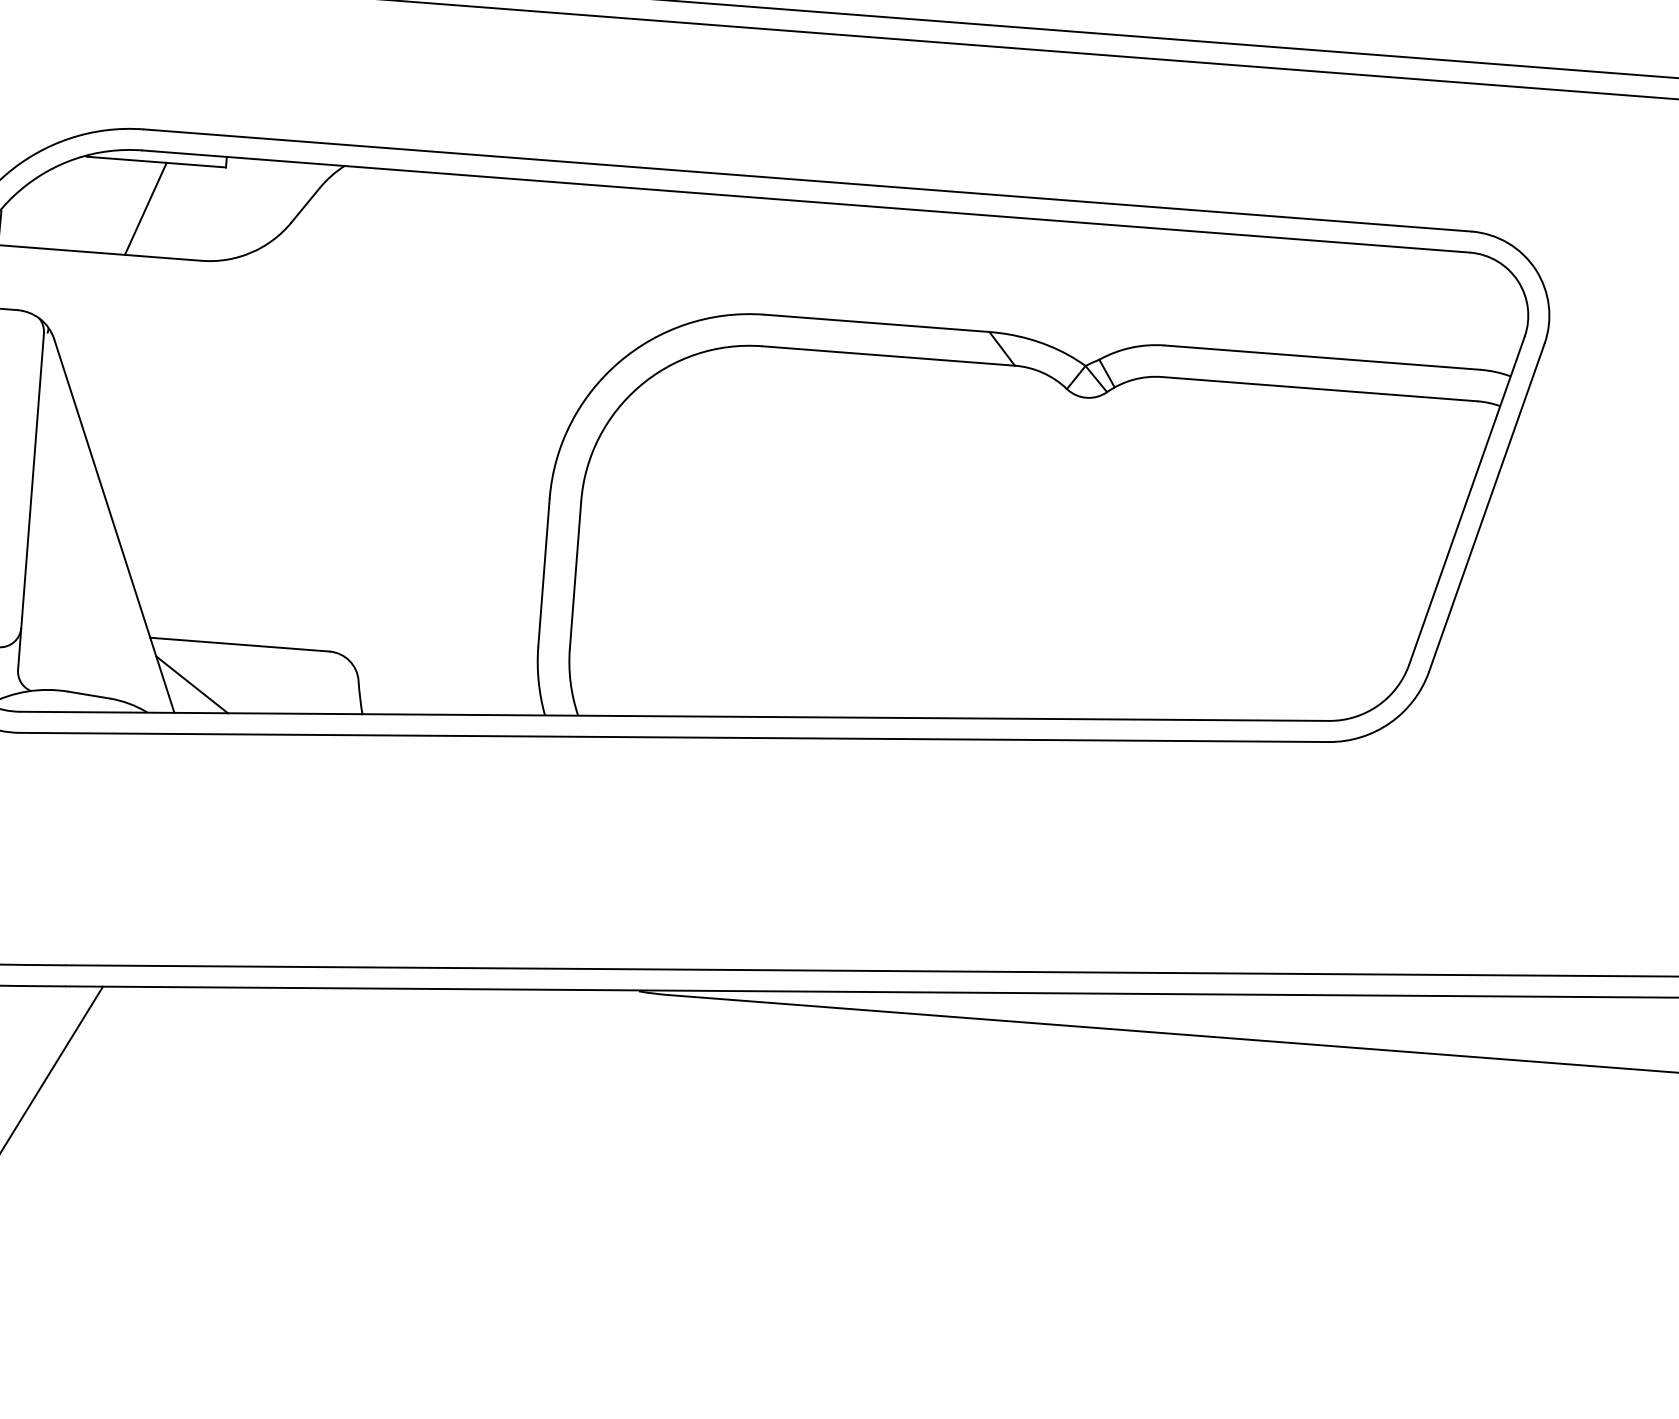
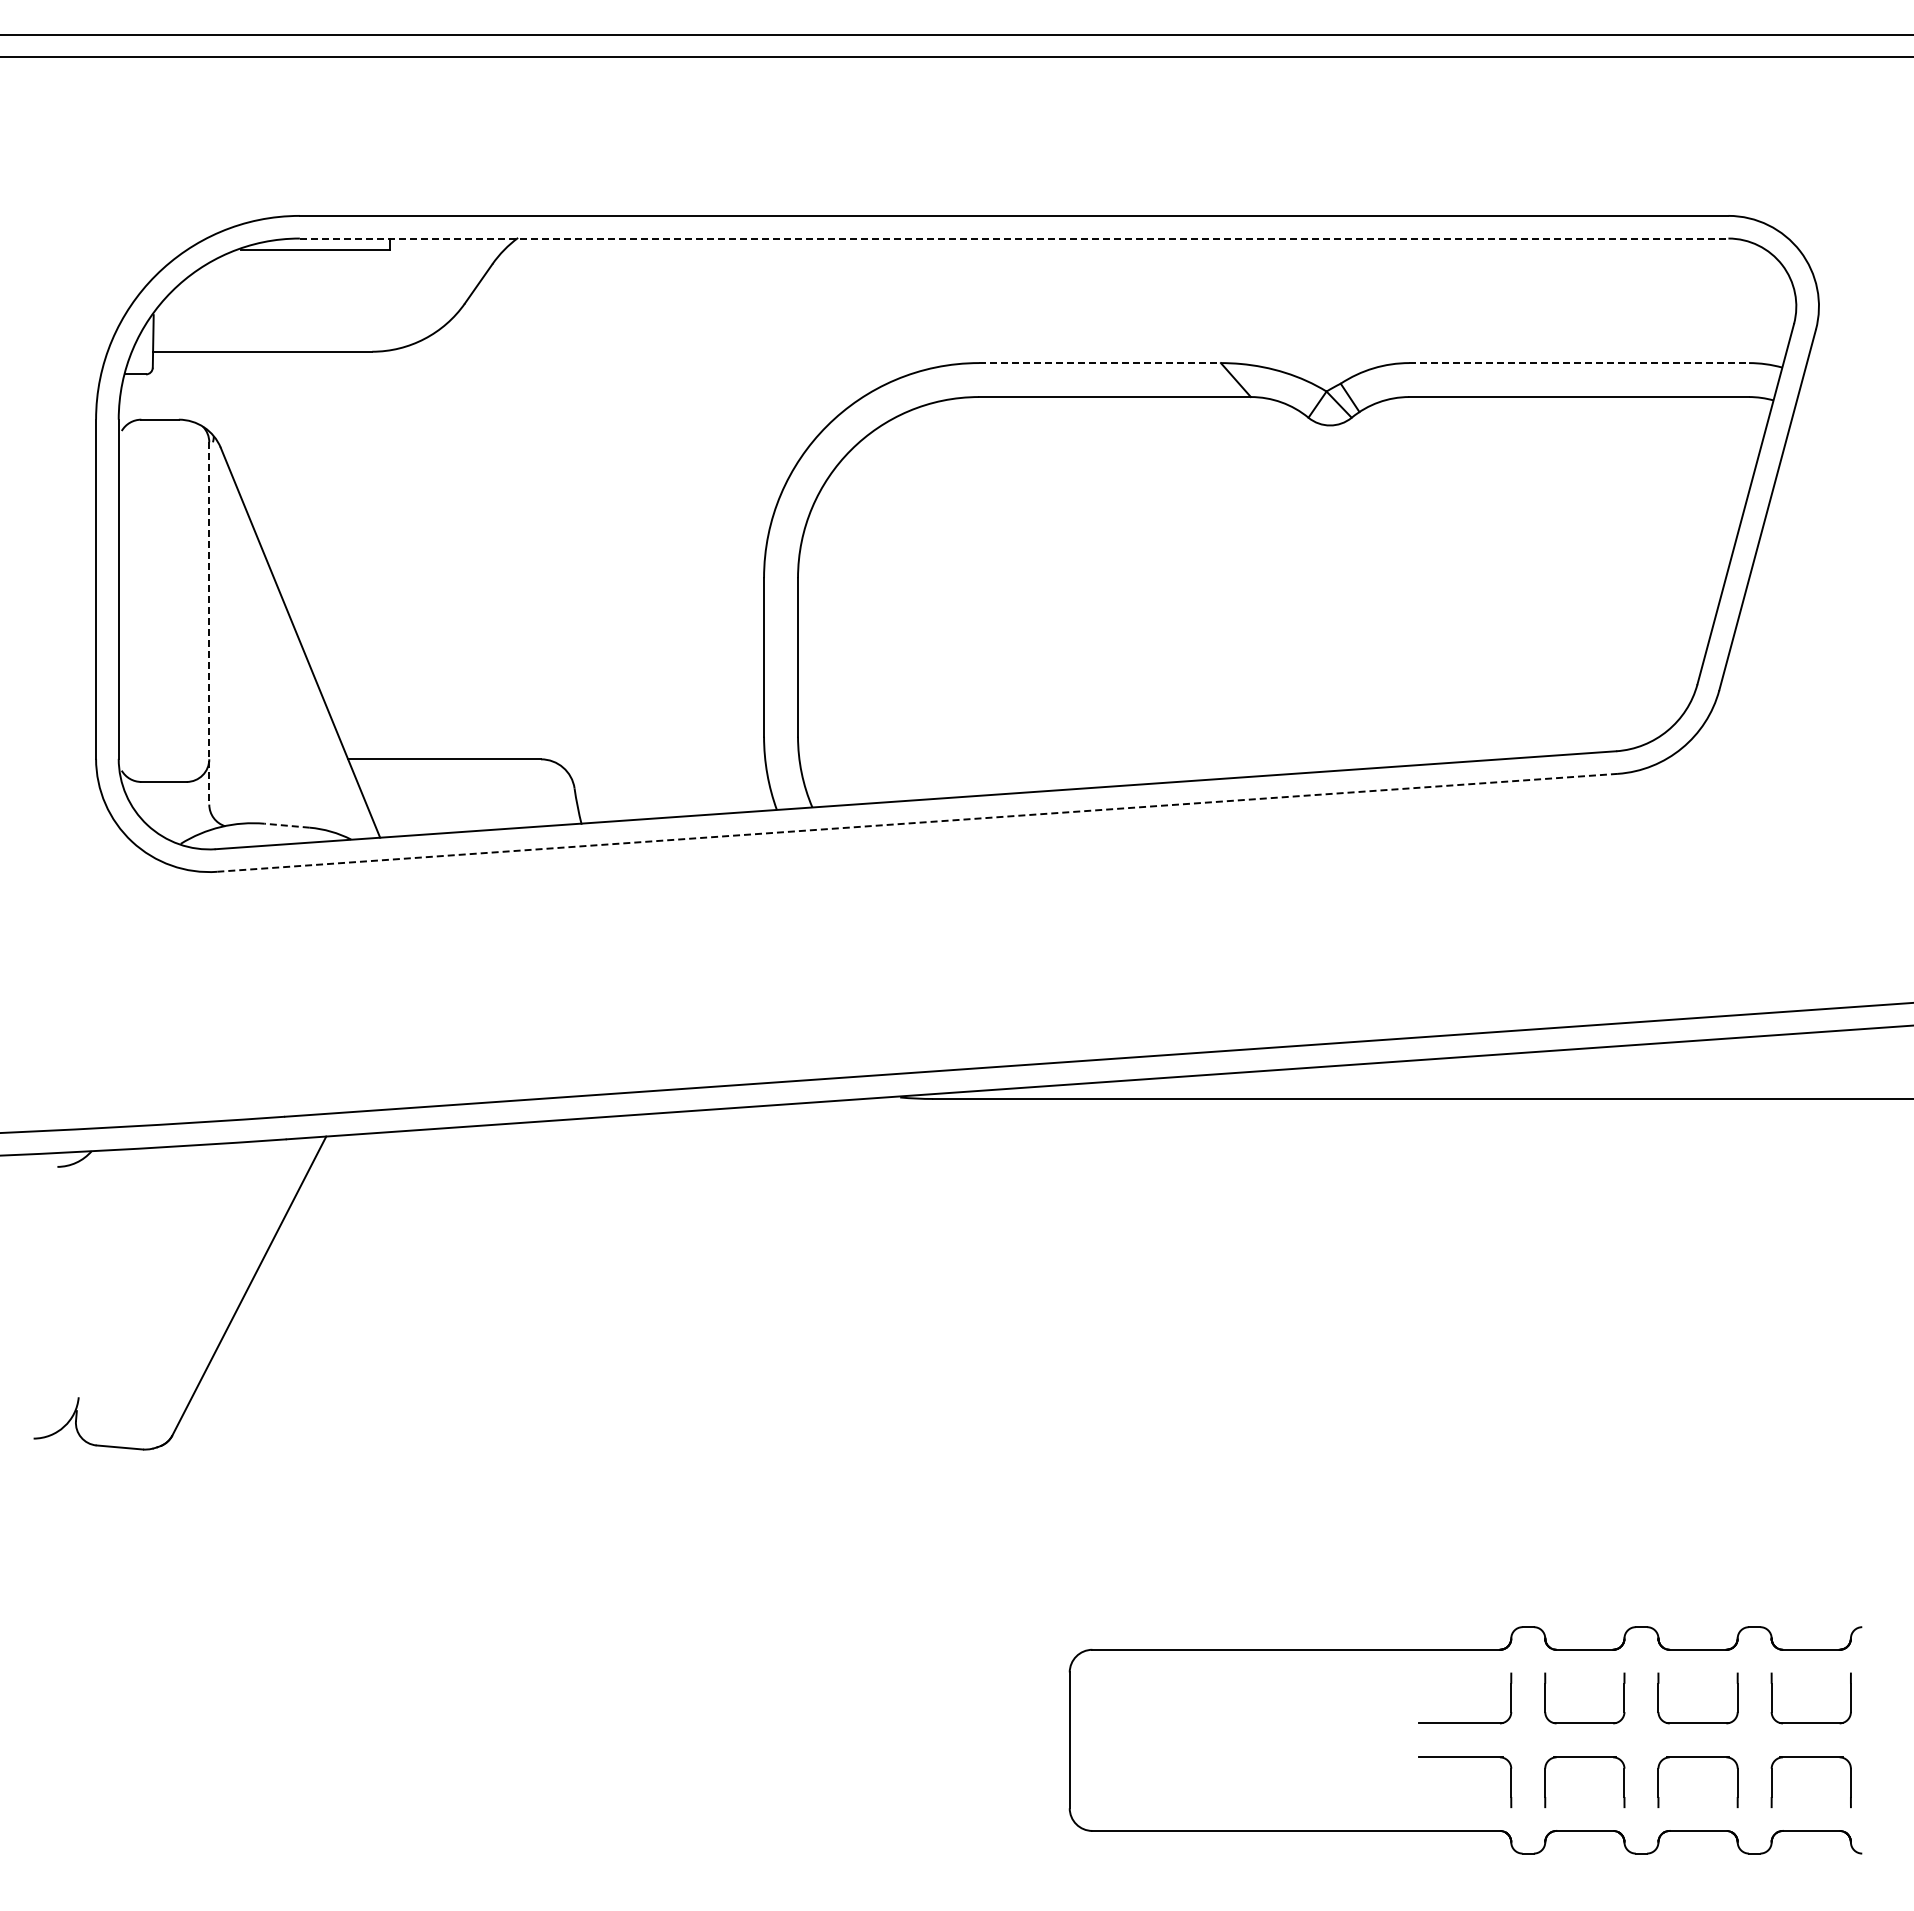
line: (806, 201) -> (1014, 238), solid -> dashed
line: (145, 208) -> (307, 300), removed
line: (877, 323) -> (1100, 363), solid -> dashed
line: (1322, 358) -> (1579, 363), solid -> dashed
line: (31, 501) -> (209, 623), solid -> dashed
line: (191, 684) -> (396, 805), removed
line: (89, 694) -> (287, 825), solid -> dashed
line: (674, 737) -> (917, 822), solid -> dashed

